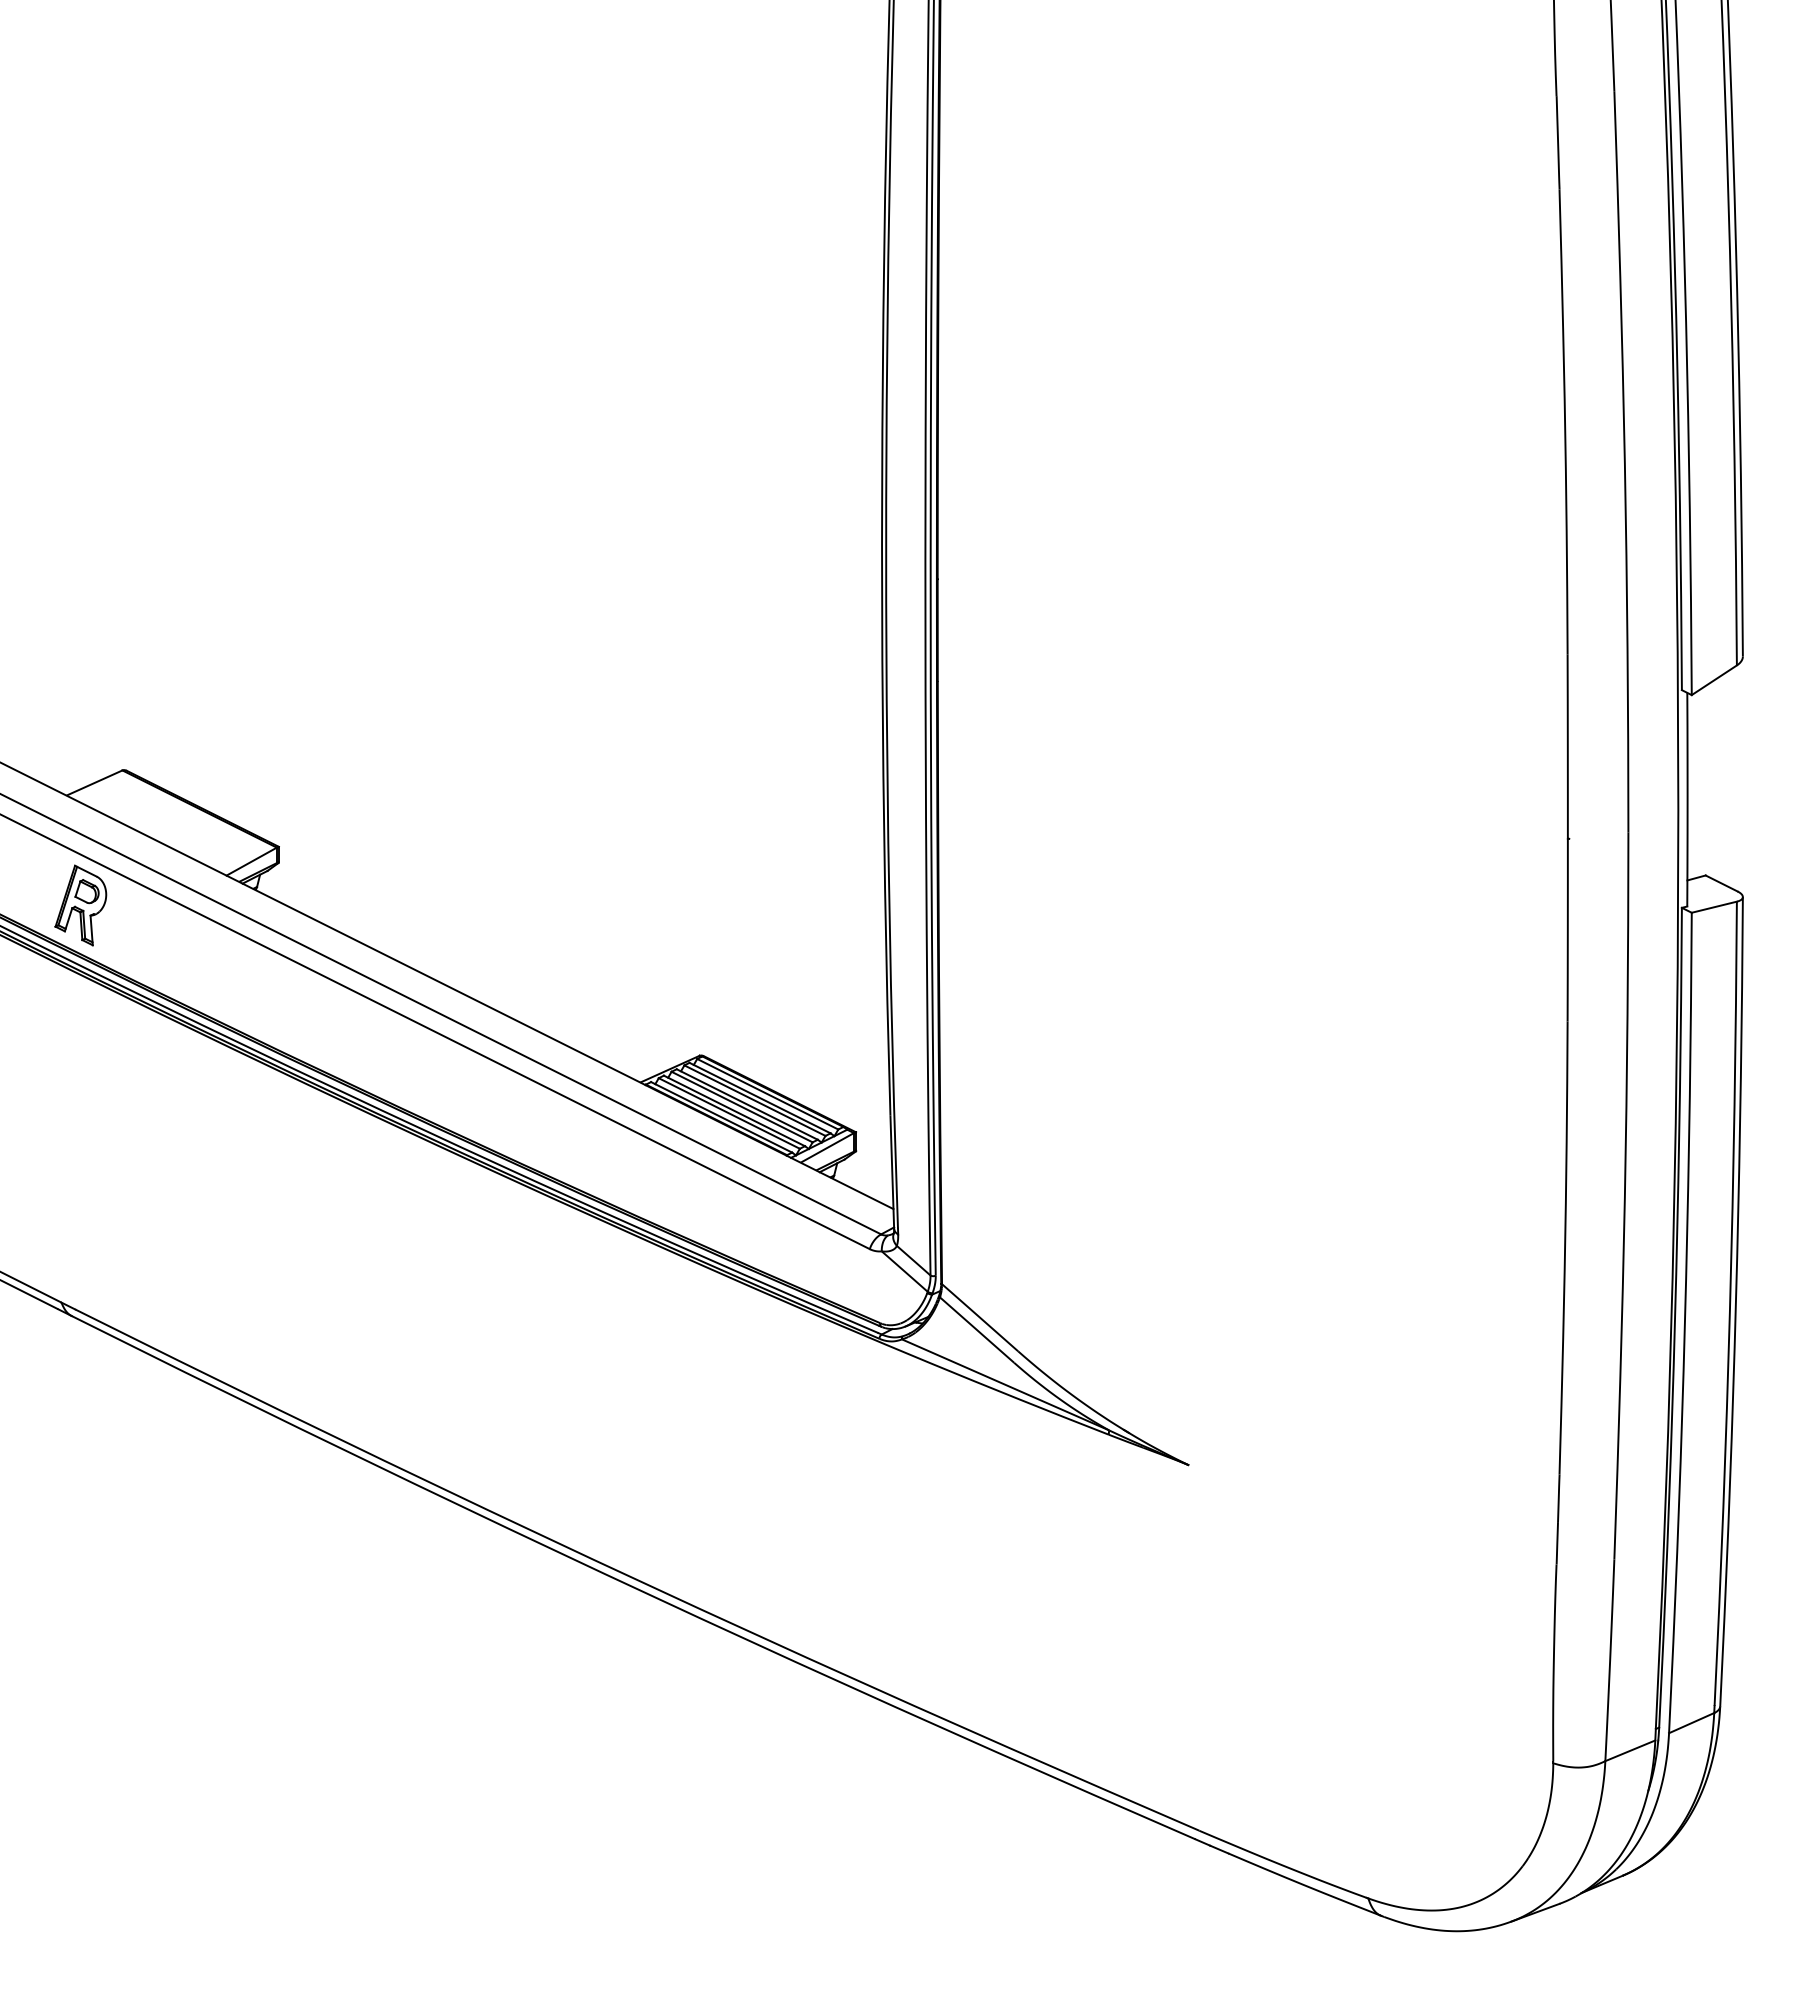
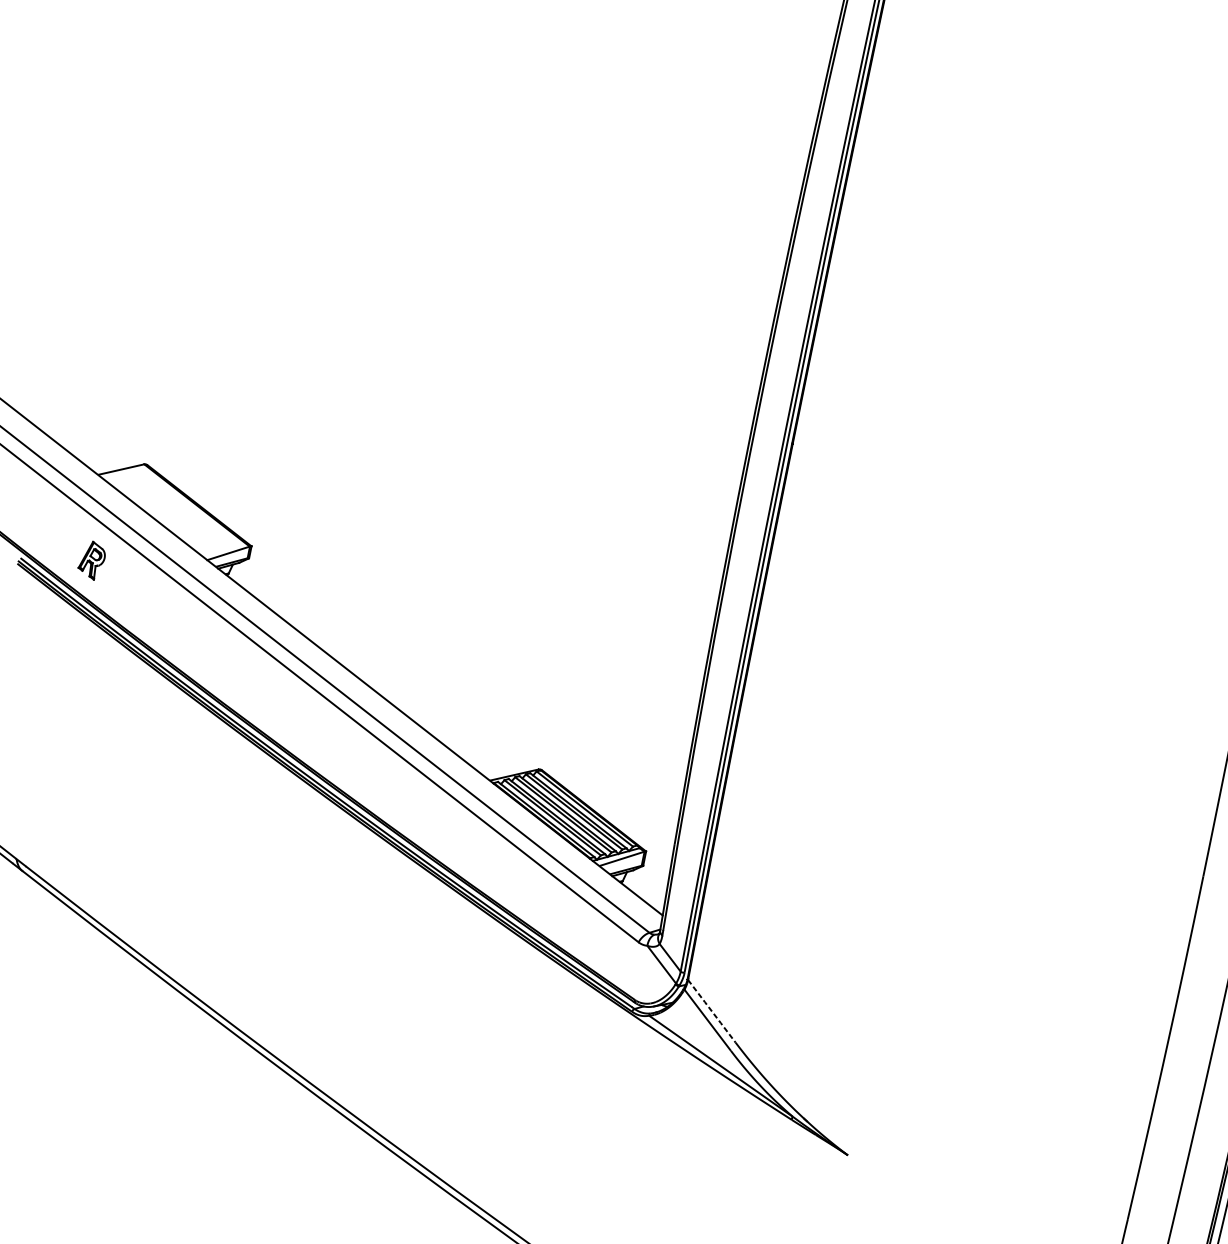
part: (80, 905) -> (91, 560), size x0.6
line: (980, 1317) -> (712, 1011), solid -> dashed

